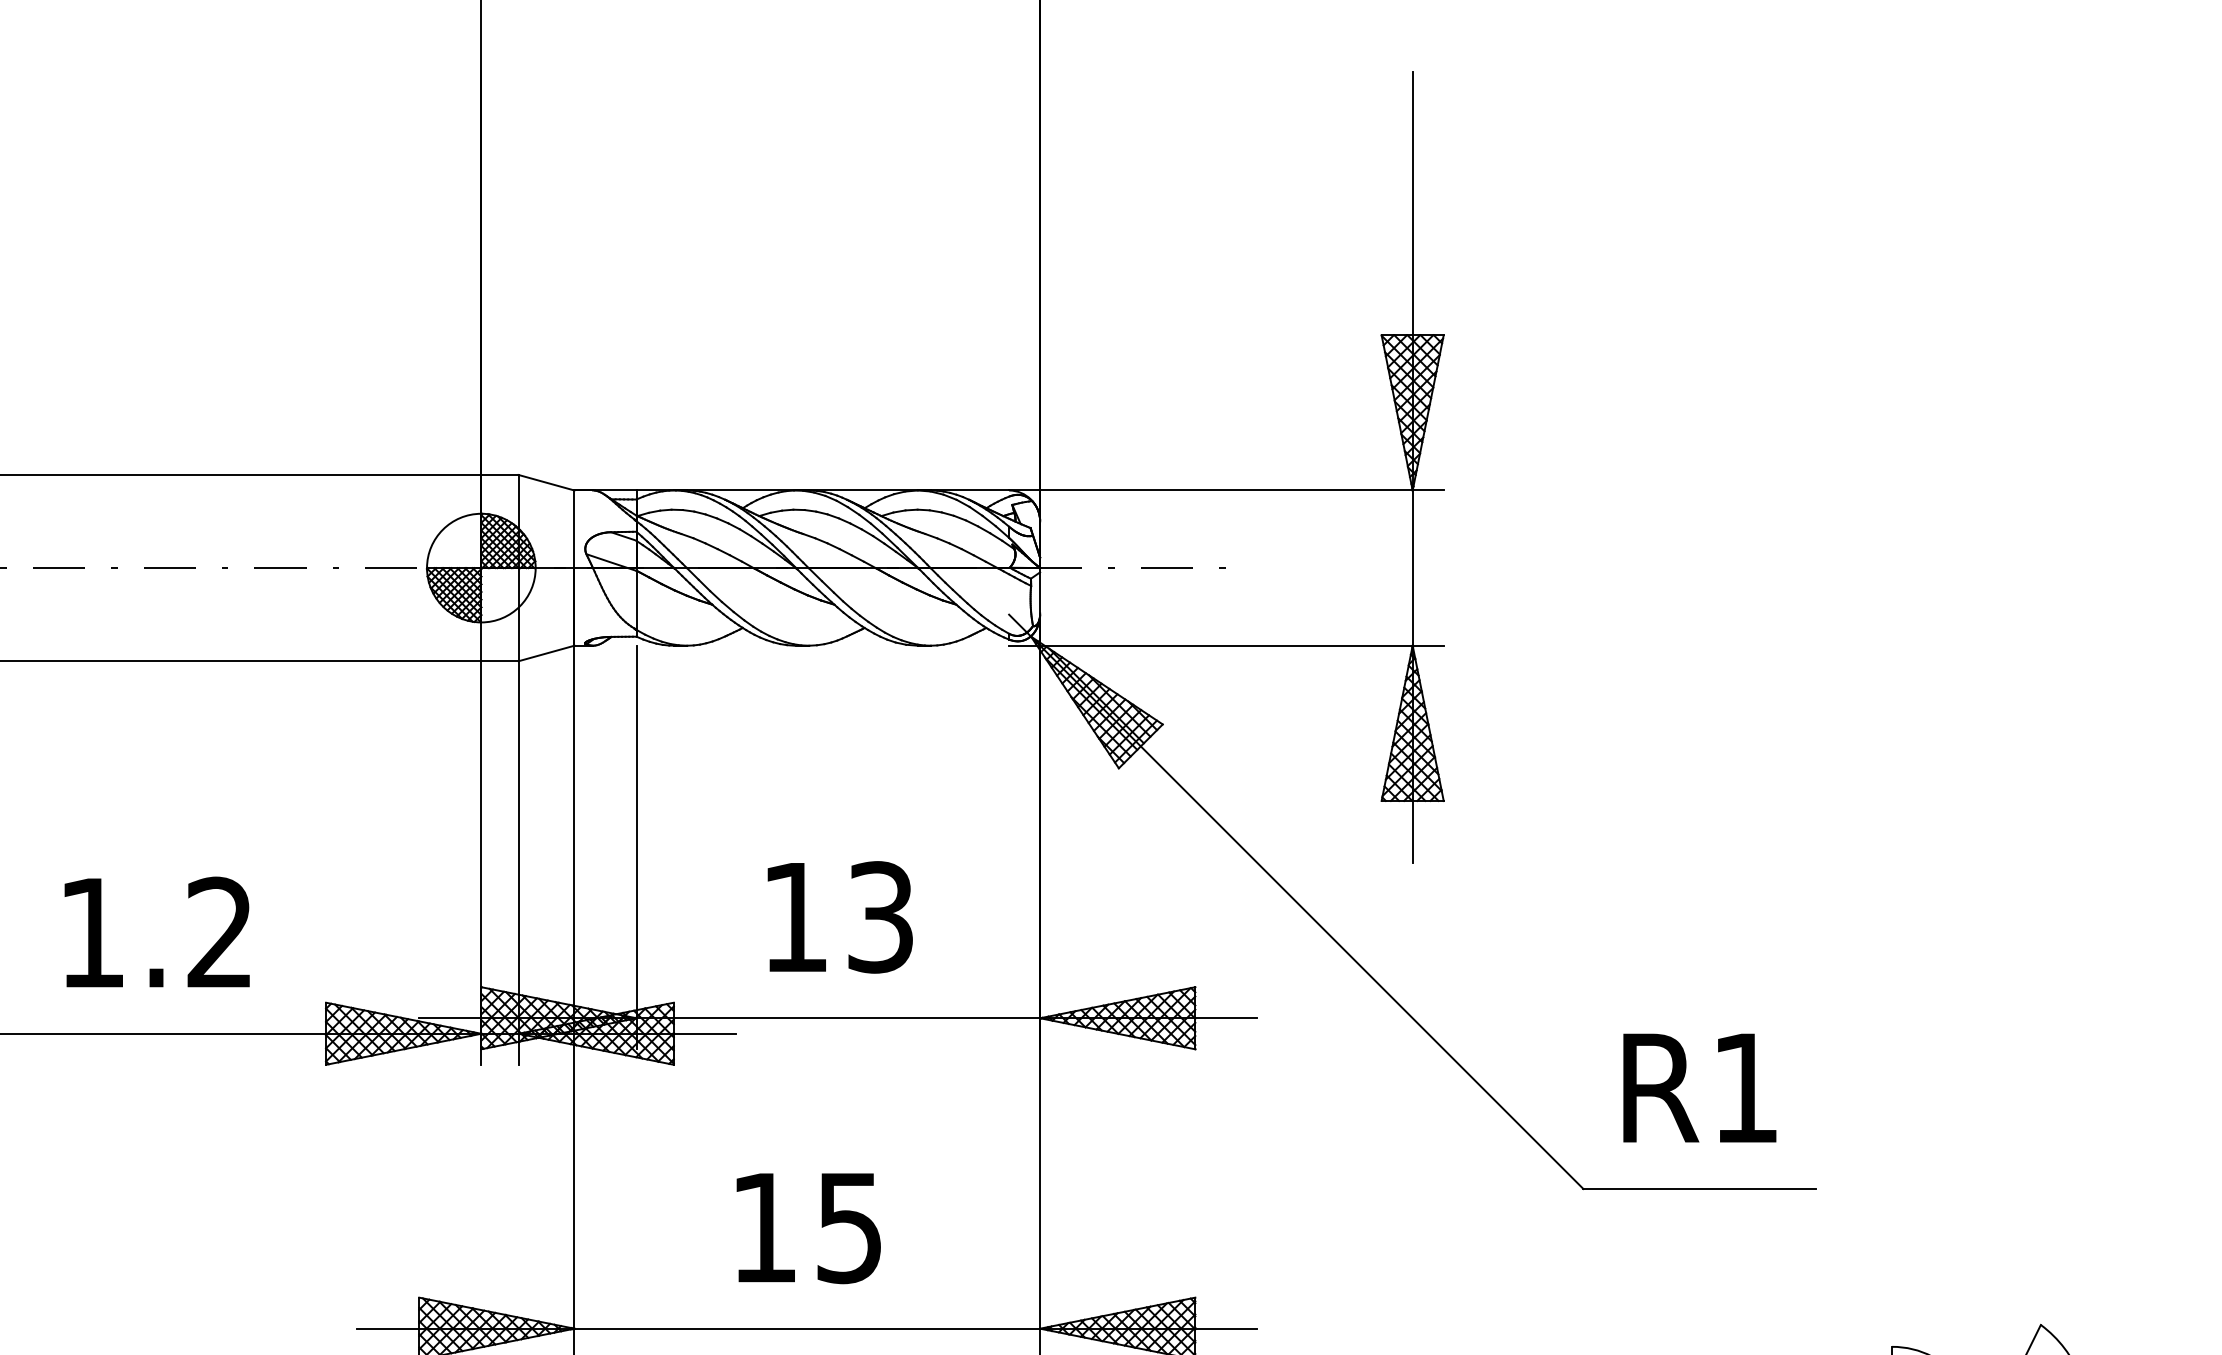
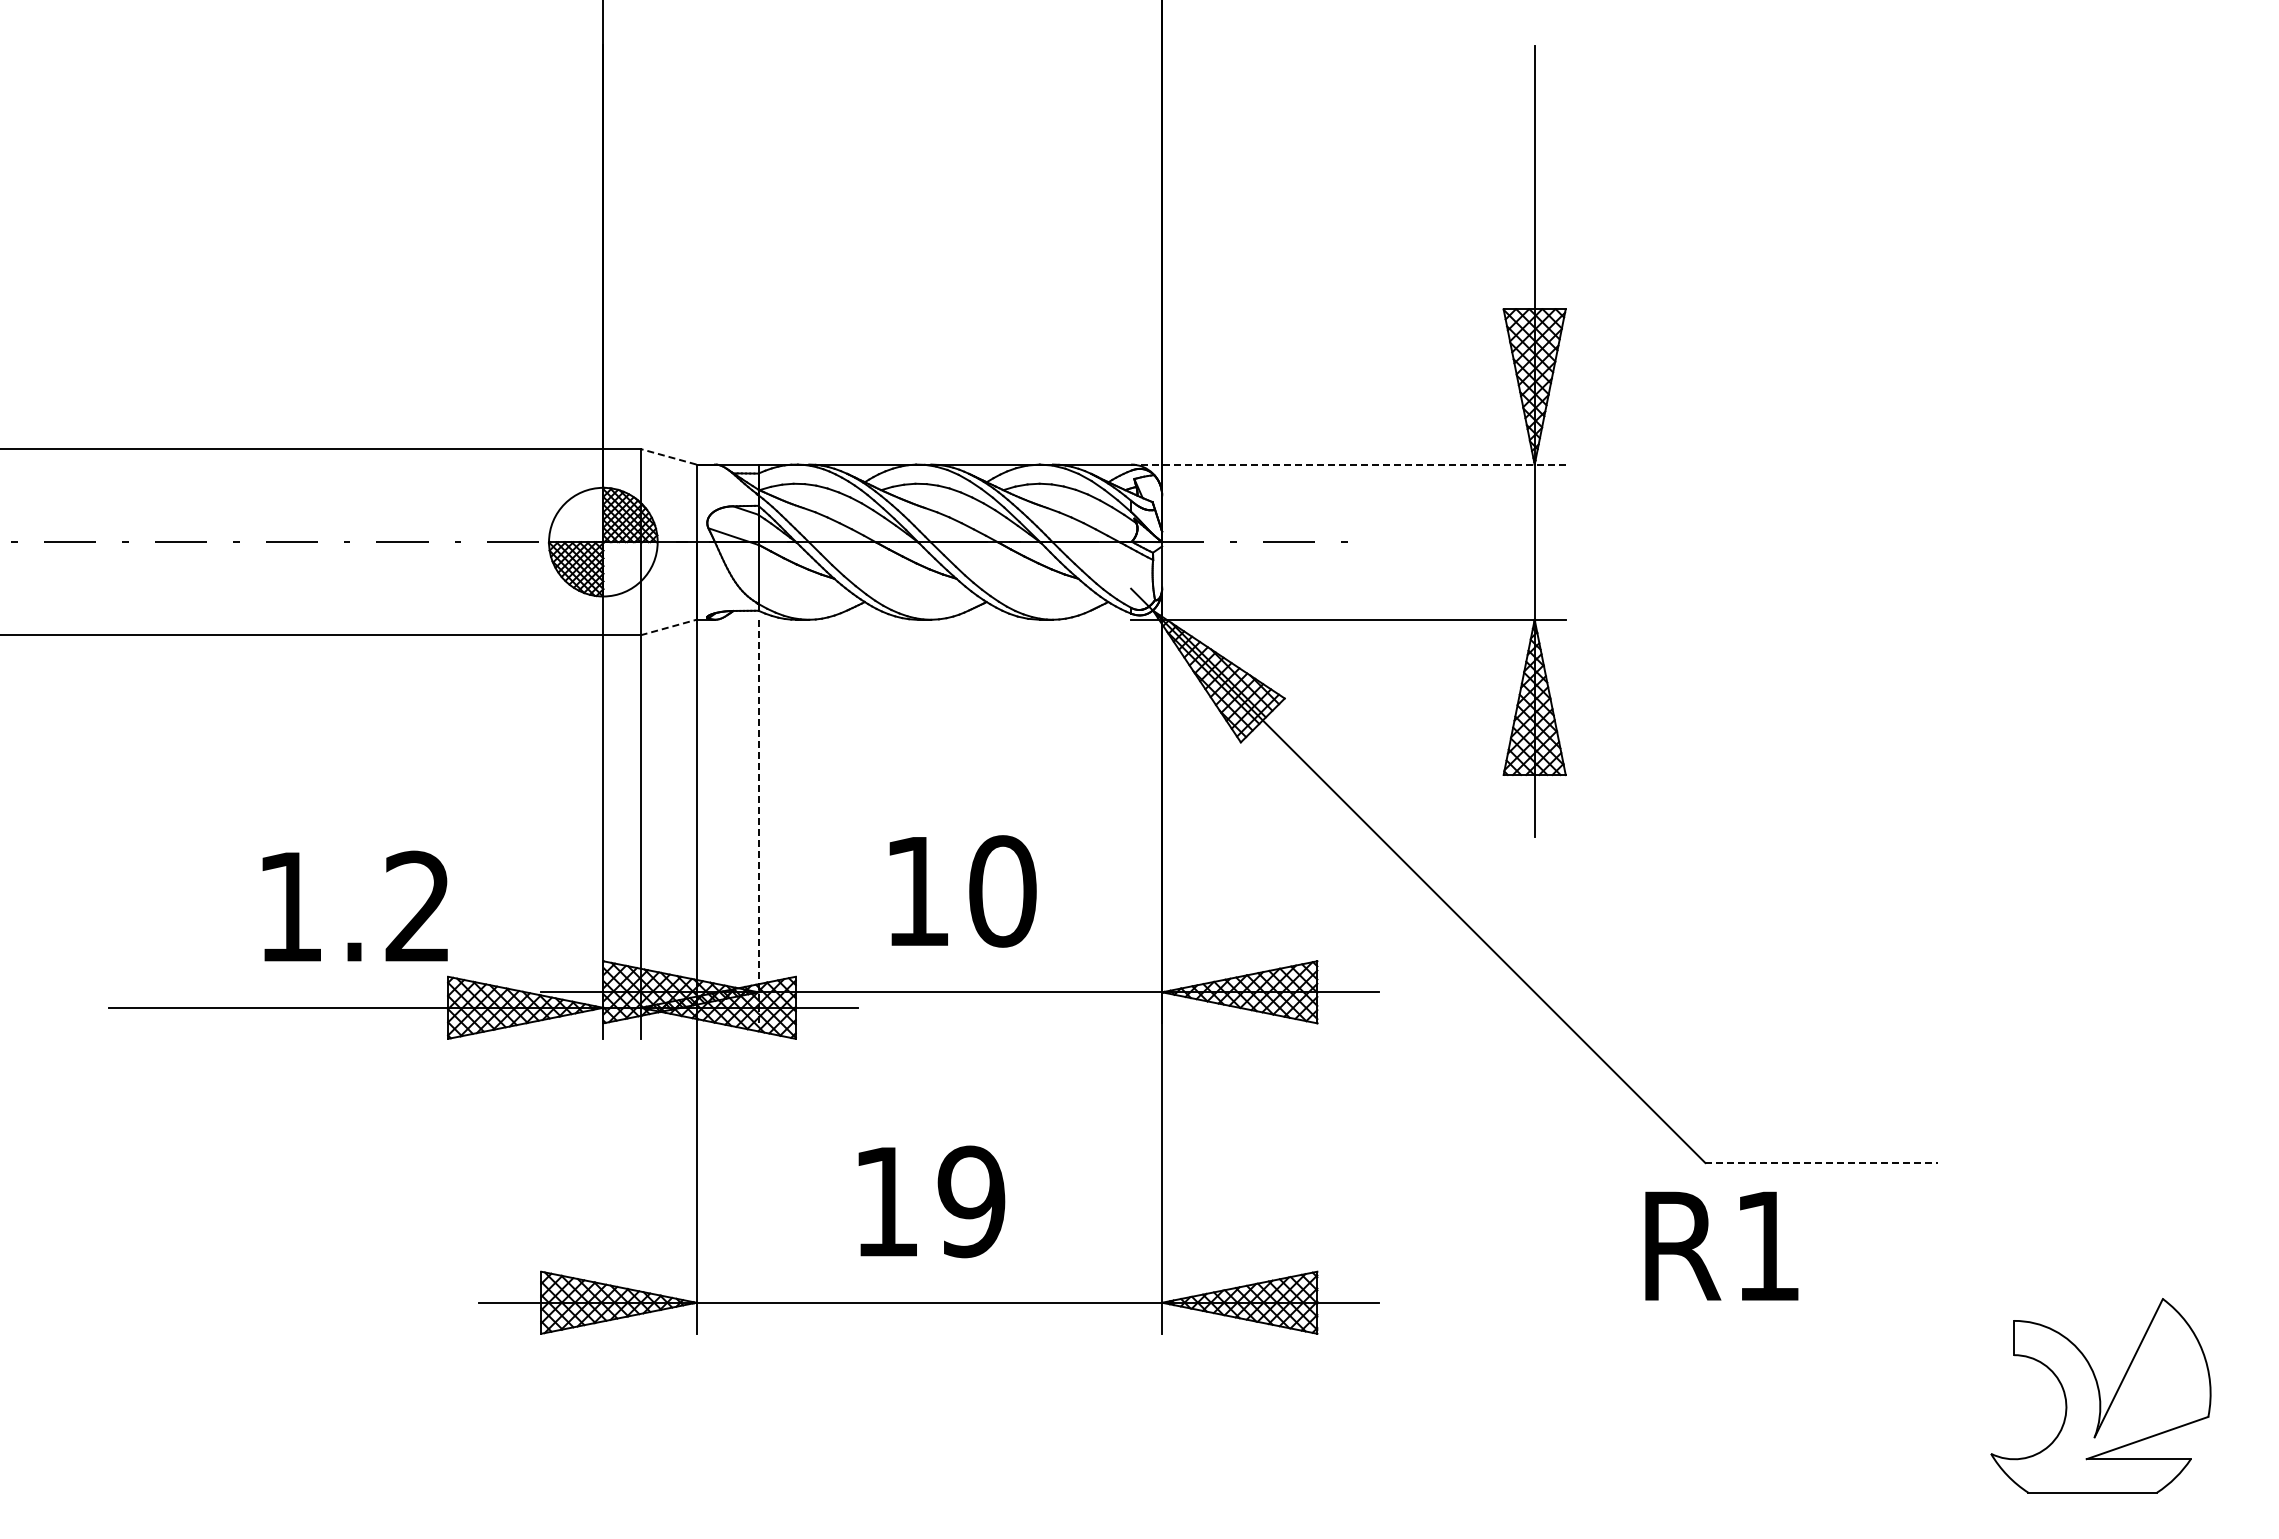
line: (546, 482) -> (668, 456), solid -> dashed
line: (1225, 490) -> (1347, 464), solid -> dashed
line: (546, 653) -> (668, 627), solid -> dashed
line: (636, 847) -> (758, 821), solid -> dashed
text: (880, 917) -> (1002, 891), 13 -> 10
text: (156, 931) -> (354, 905), moved
text: (1699, 1087) -> (1721, 1245), moved
line: (1699, 1189) -> (1821, 1163), solid -> dashed
text: (849, 1227) -> (971, 1201), 15 -> 19

